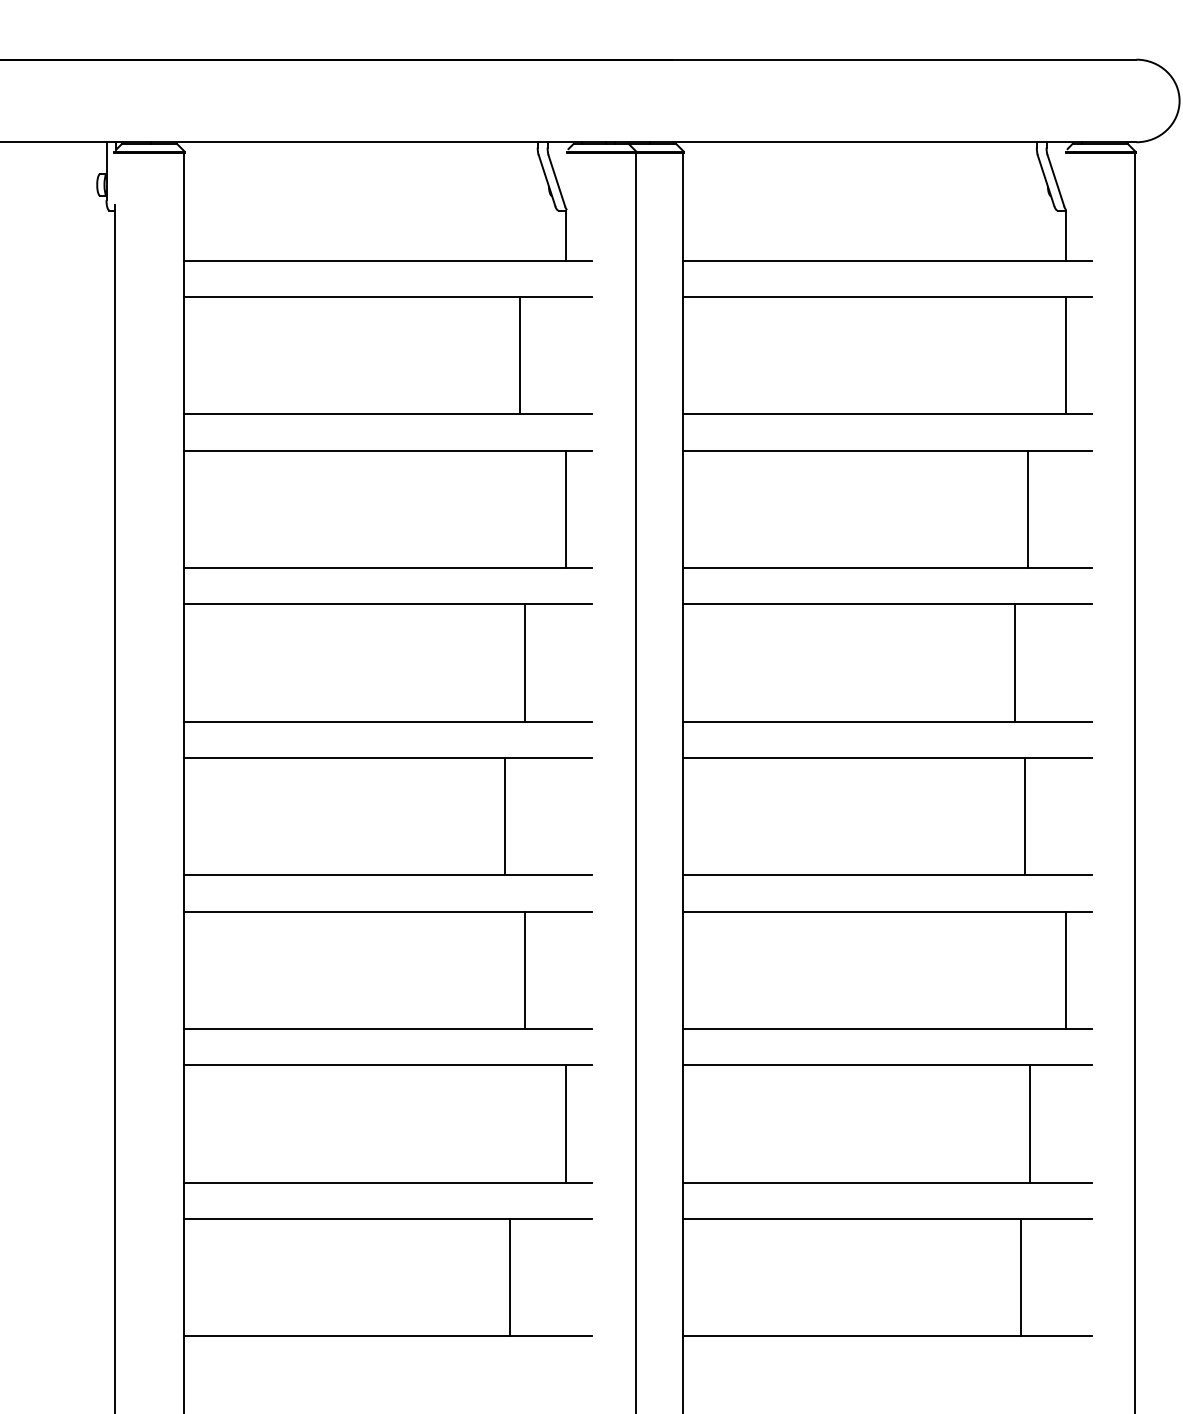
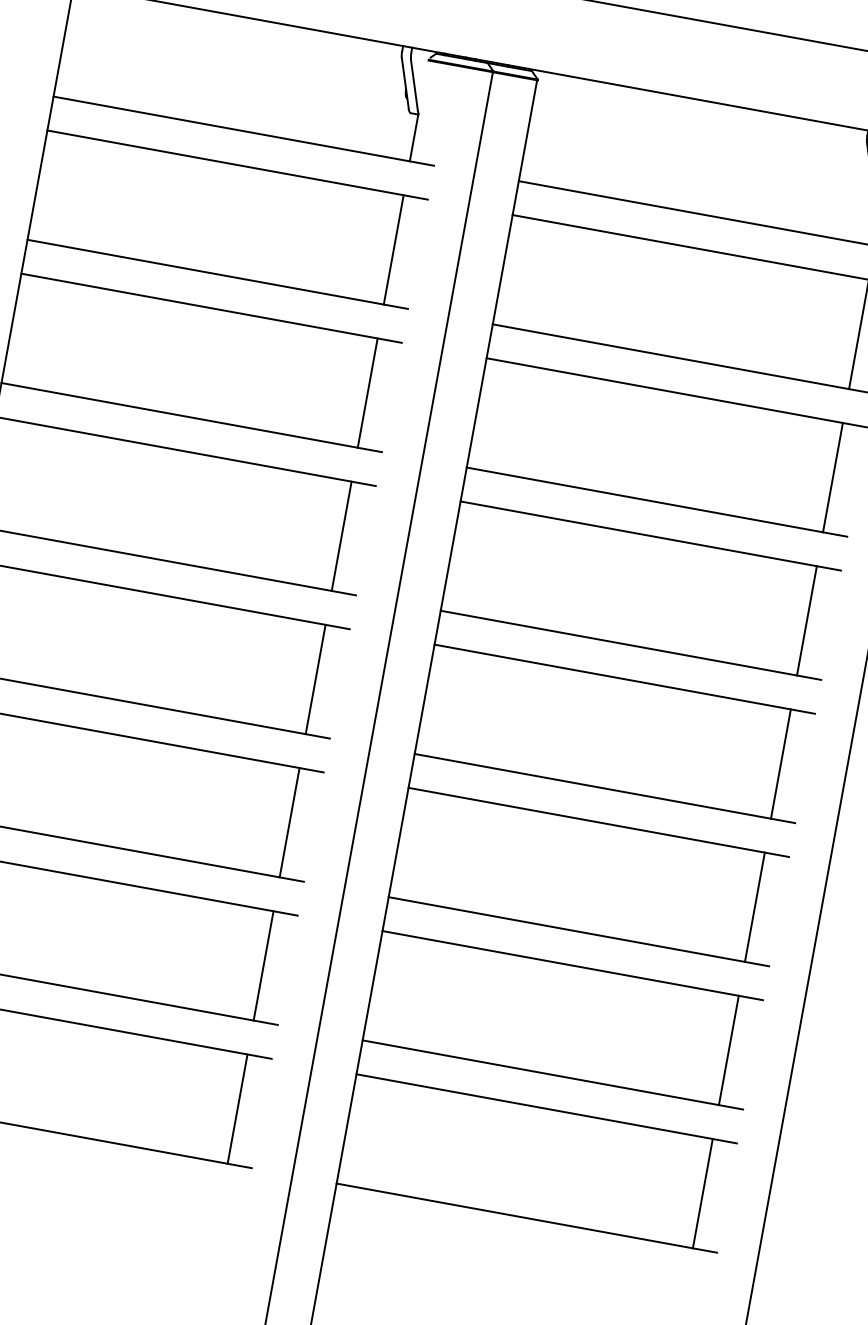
line: (520, 355) -> (393, 249), moved
line: (1027, 509) -> (832, 477), moved
line: (525, 662) -> (341, 535), moved
line: (1014, 662) -> (806, 620), moved
line: (505, 816) -> (315, 679), moved
line: (1024, 816) -> (780, 763), moved
line: (525, 969) -> (289, 822), moved
line: (1029, 1123) -> (728, 1050), moved
line: (510, 1277) -> (237, 1109), moved
line: (1020, 1277) -> (702, 1193), moved

